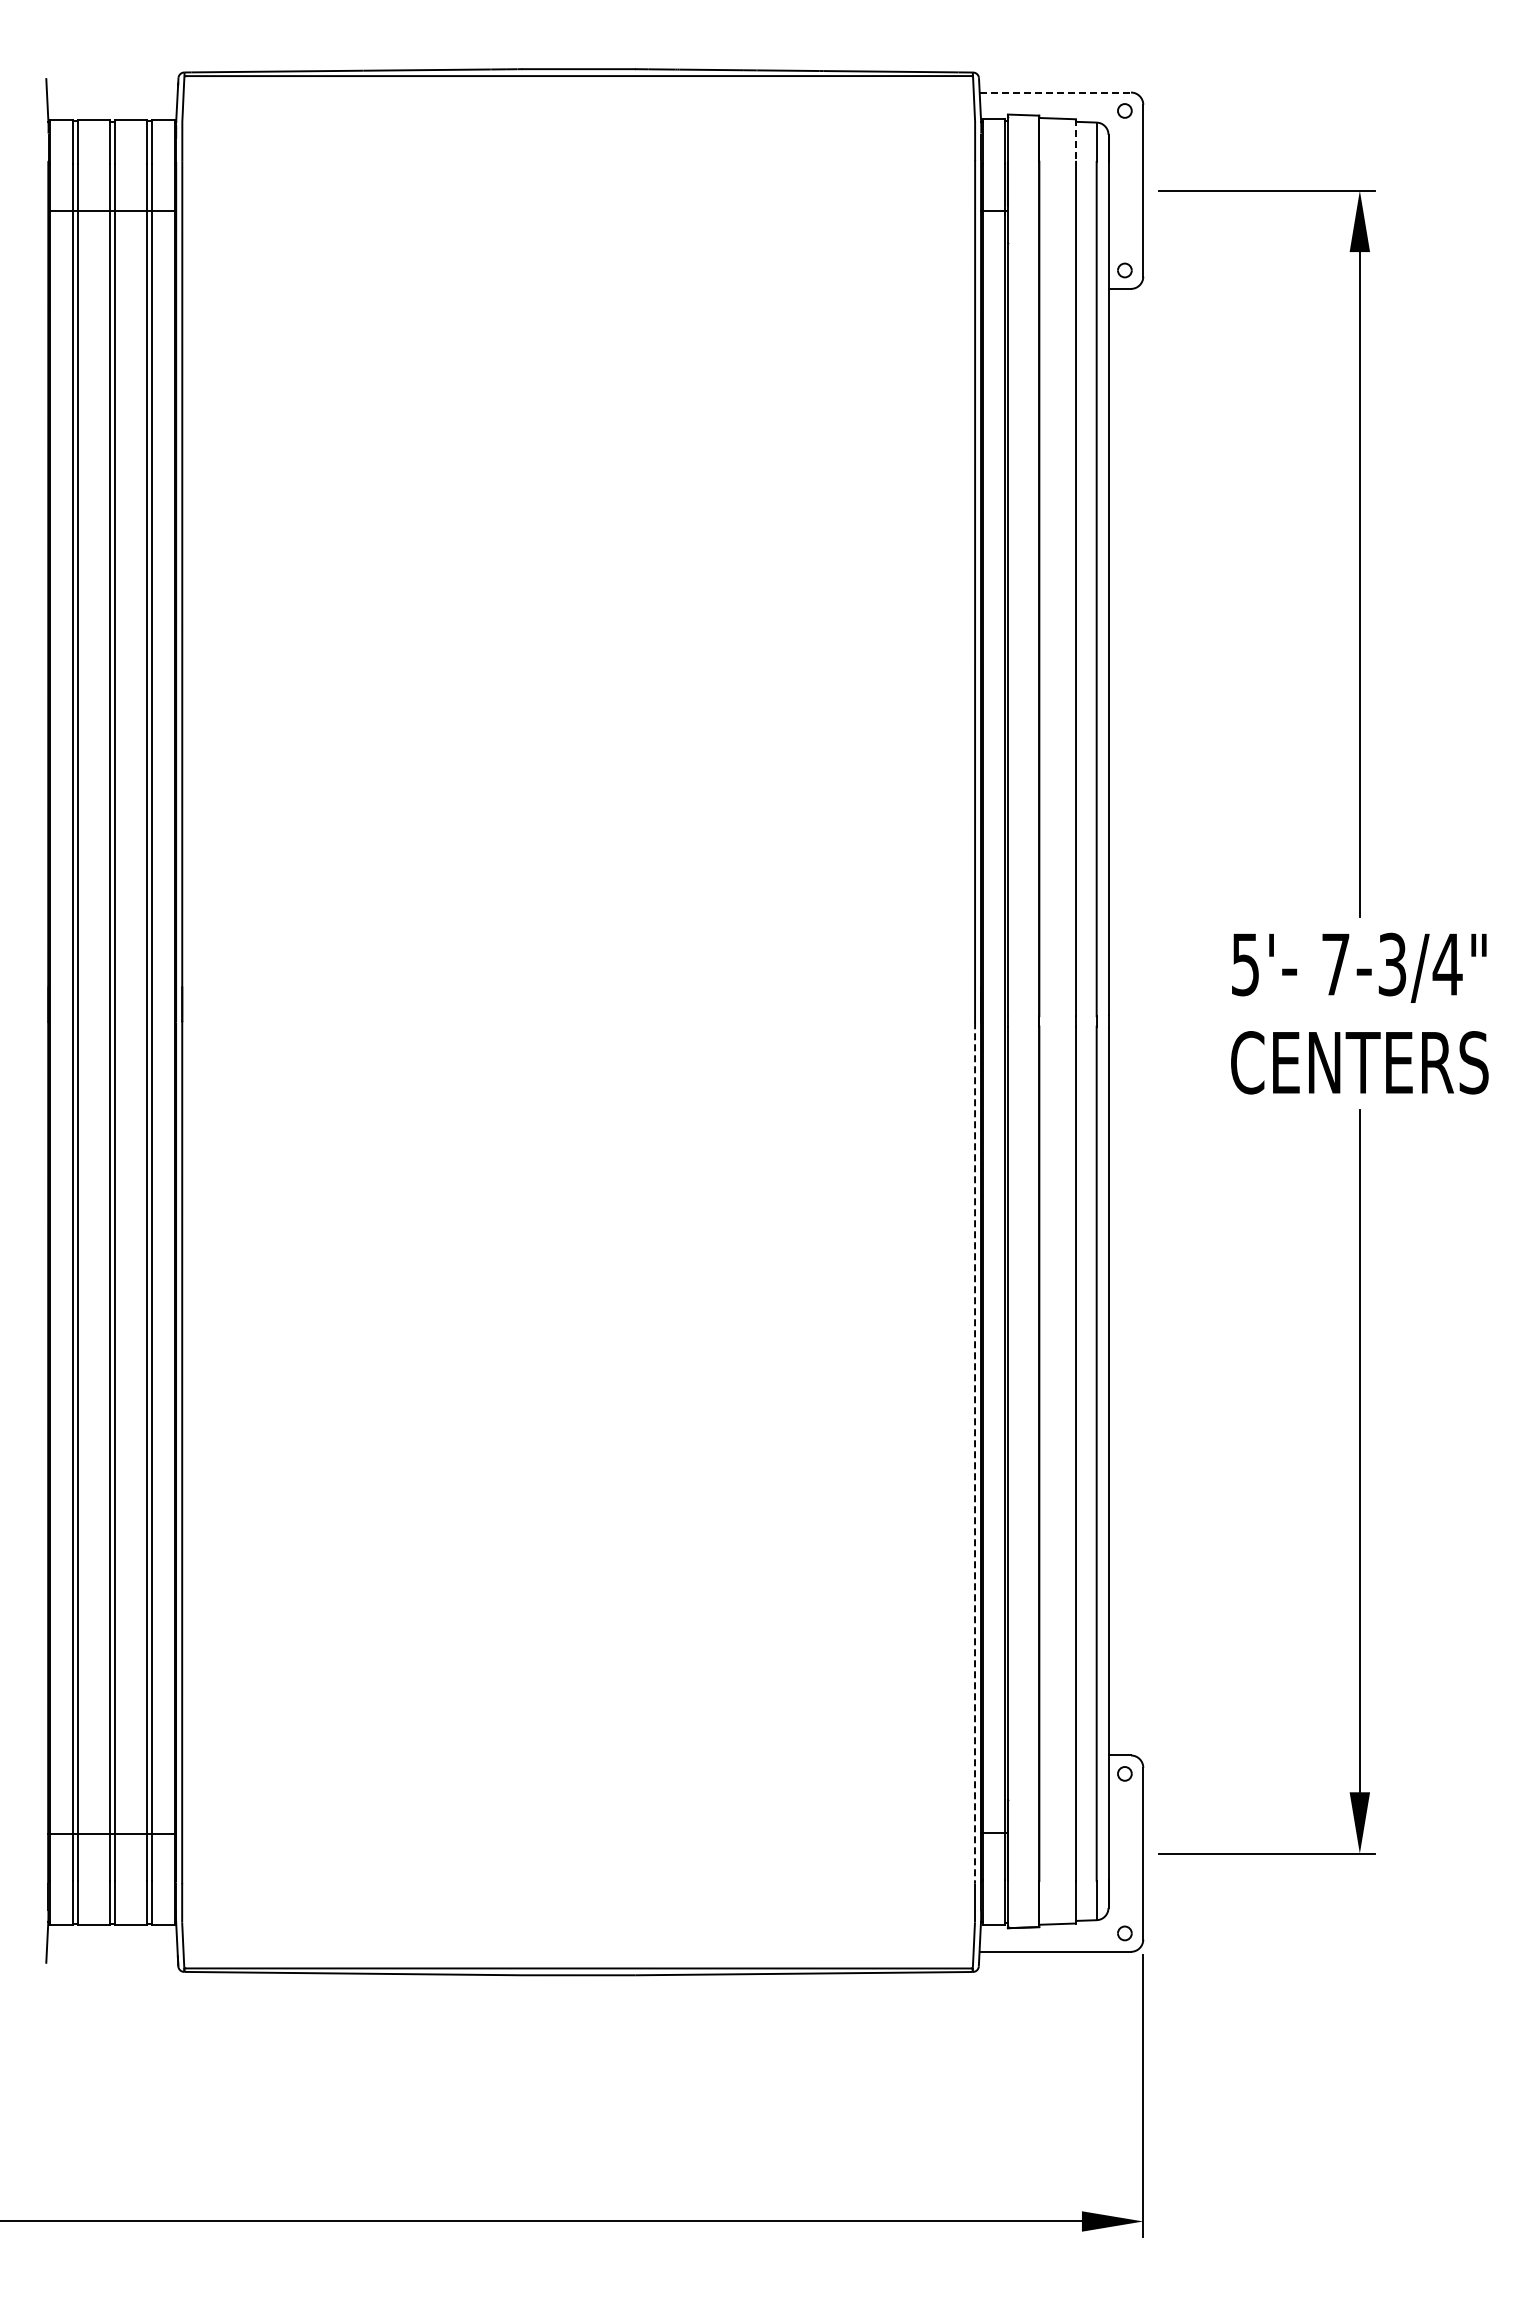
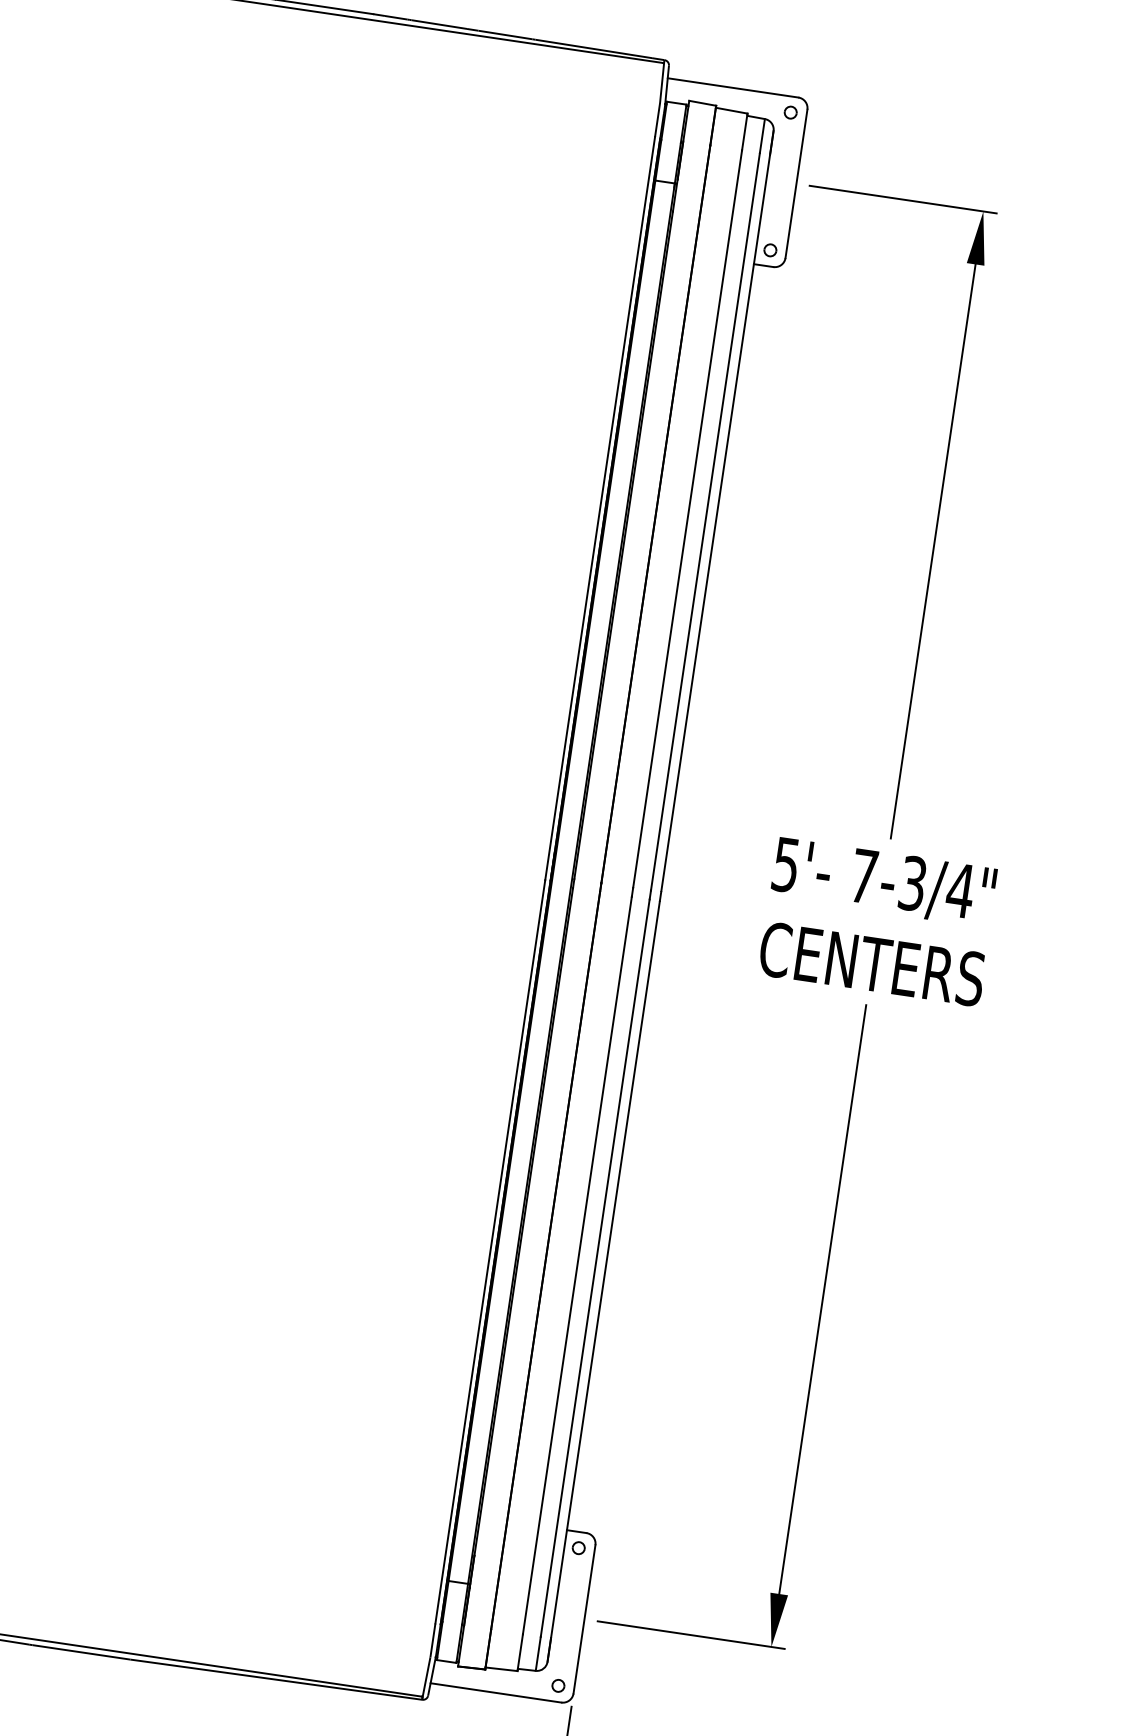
line: (1055, 92) -> (733, 87), dashed -> solid
line: (1076, 141) -> (745, 132), dashed -> solid
line: (975, 1452) -> (490, 1251), dashed -> solid

